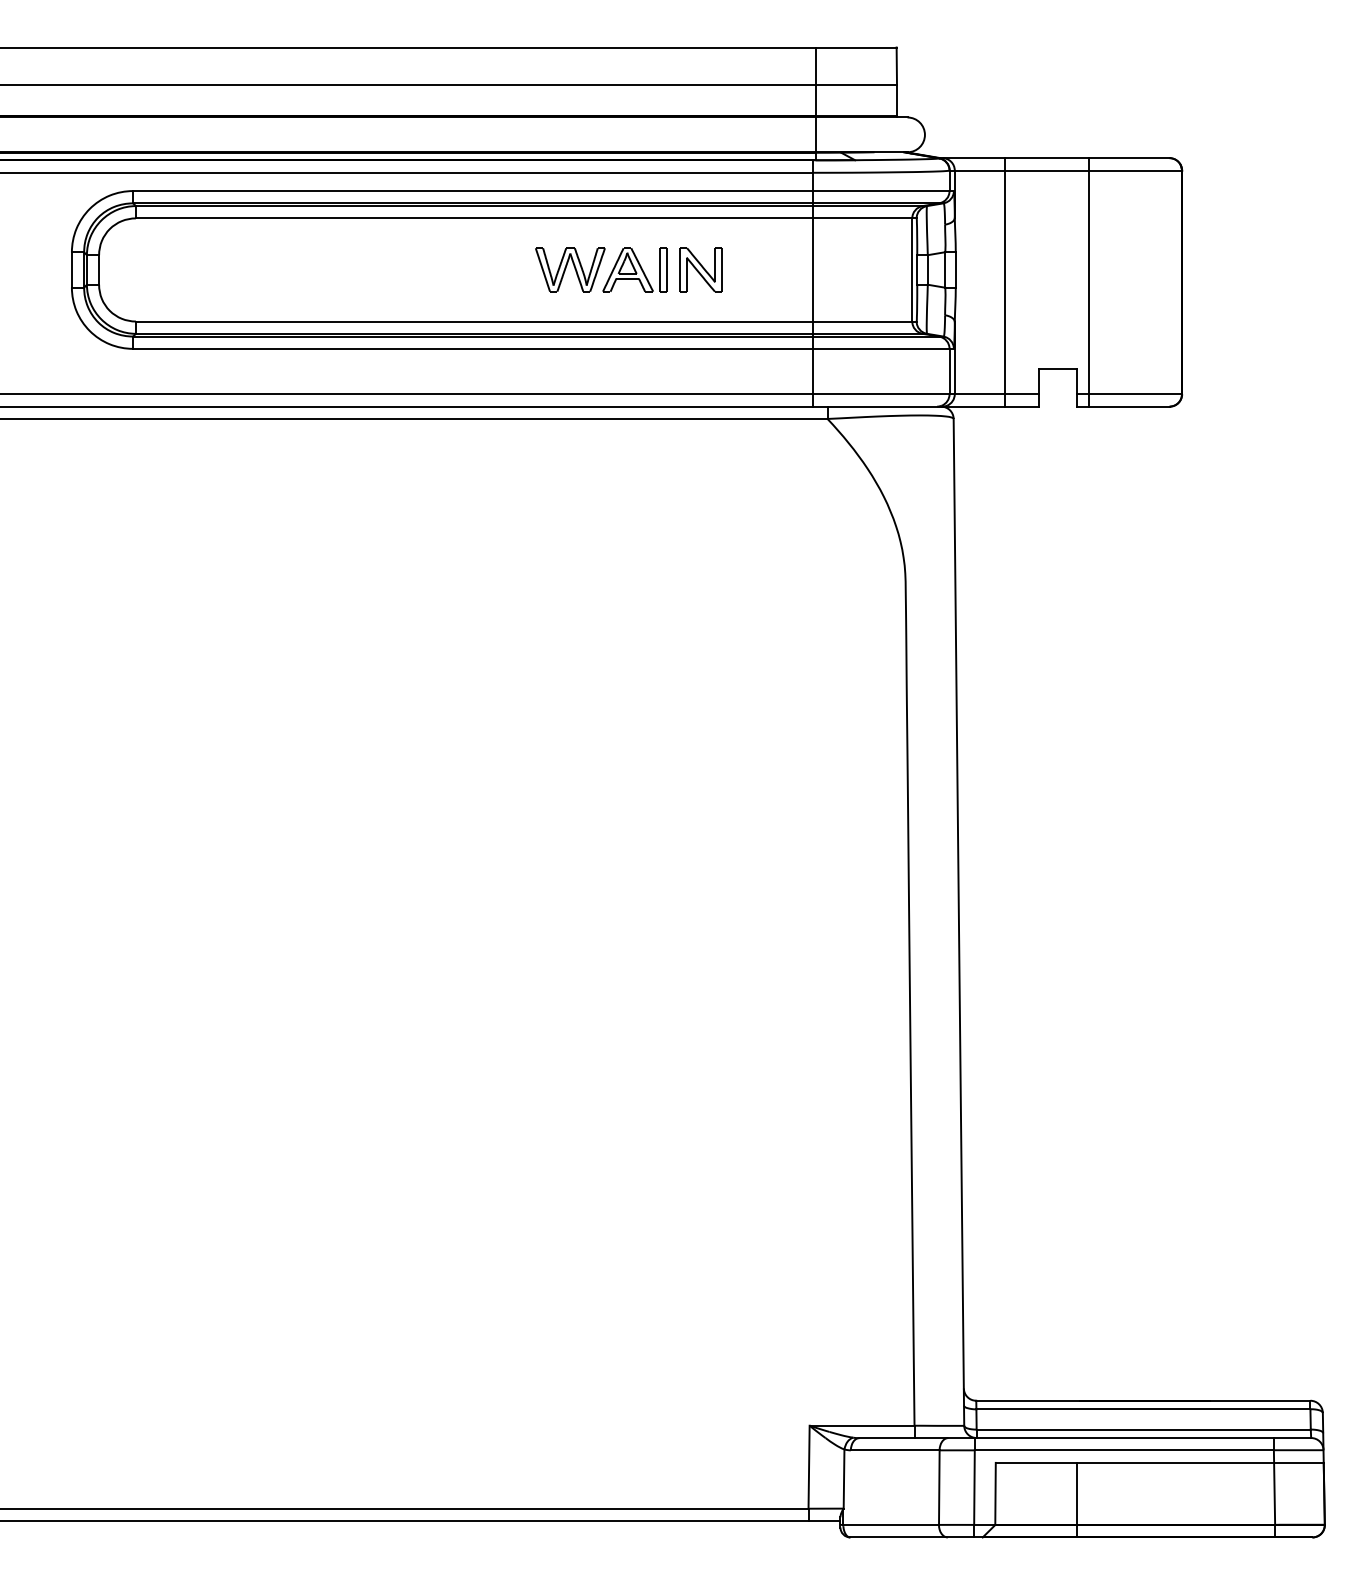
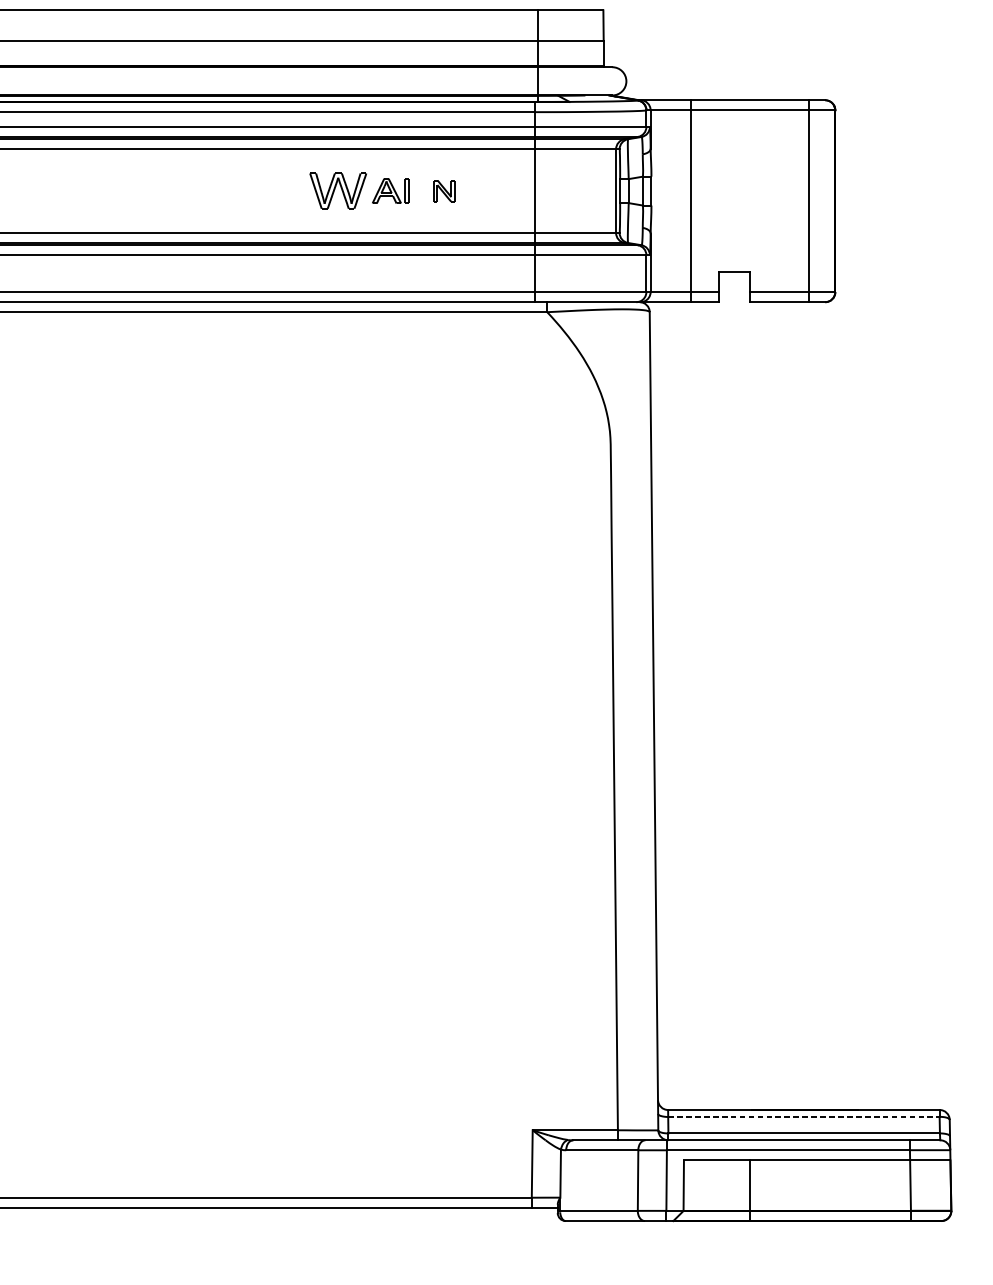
part: (634, 269) -> (390, 190), size x0.7
part: (700, 269) -> (444, 190), size x0.6
line: (1088, 282) -> (808, 201), moved
line: (1143, 1409) -> (803, 1117), solid -> dashed

